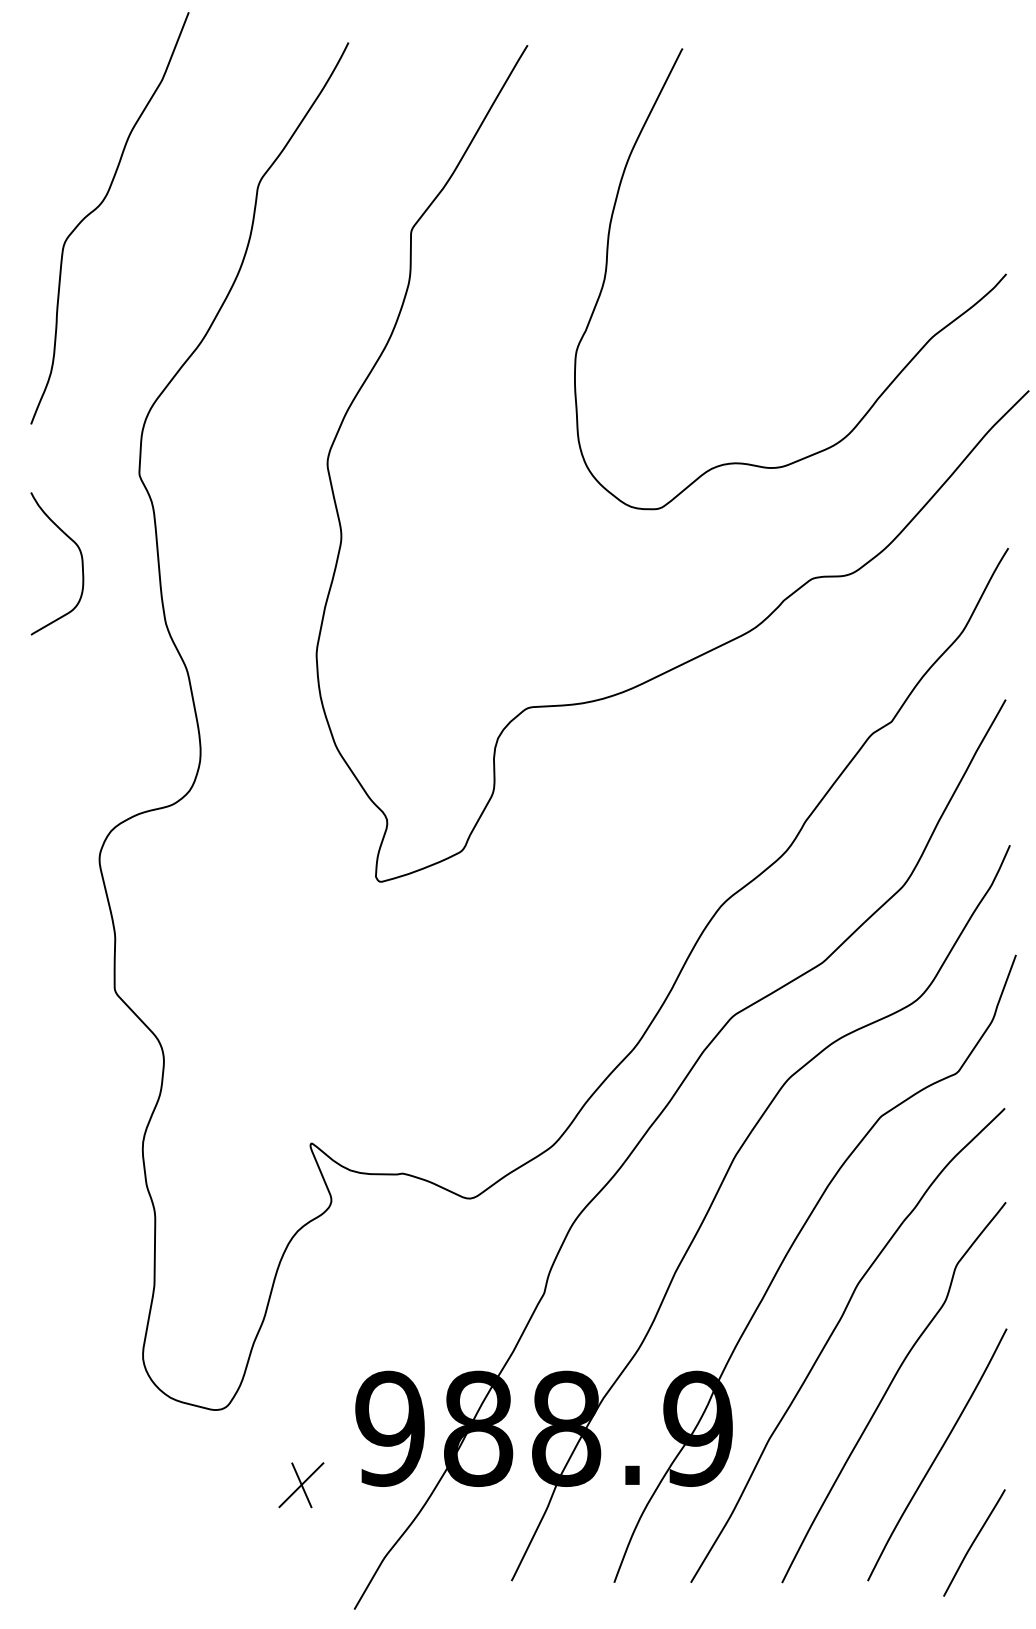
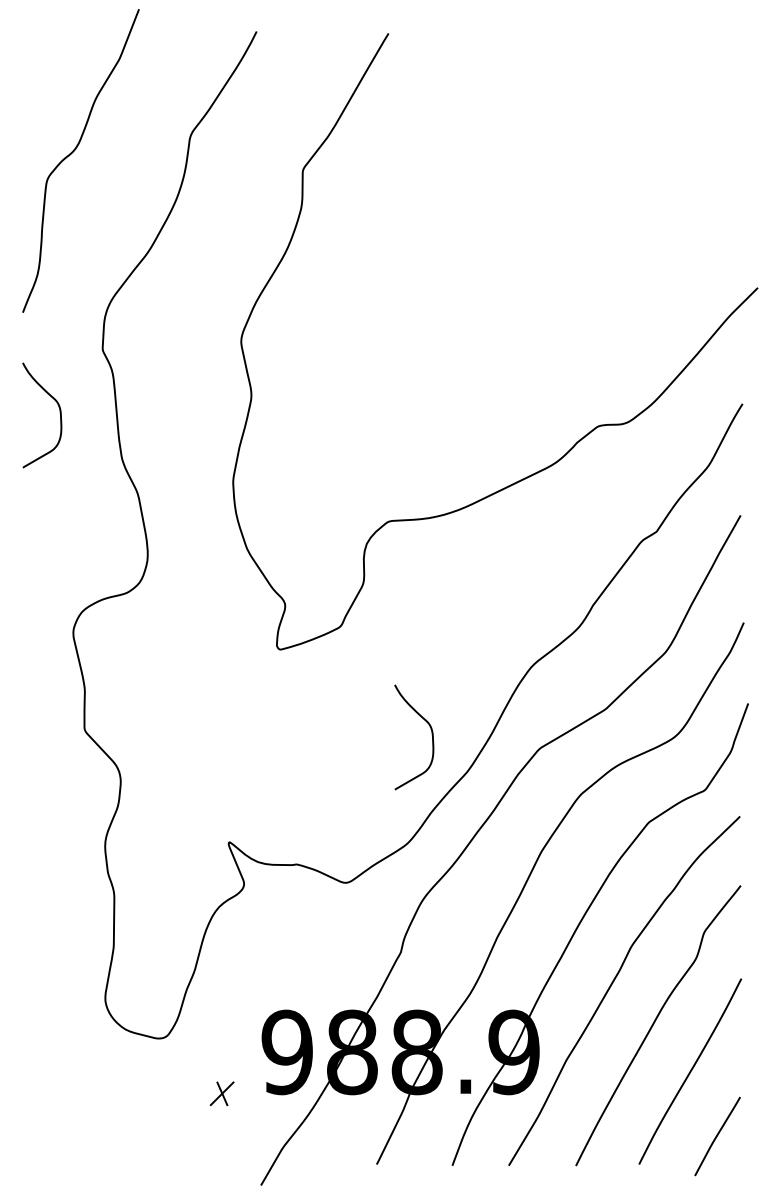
curve: (899, 371) -> (662, 273), removed
curve: (585, 998) -> (431, 735), added
part: (302, 1484) -> (222, 1093), size x0.7

